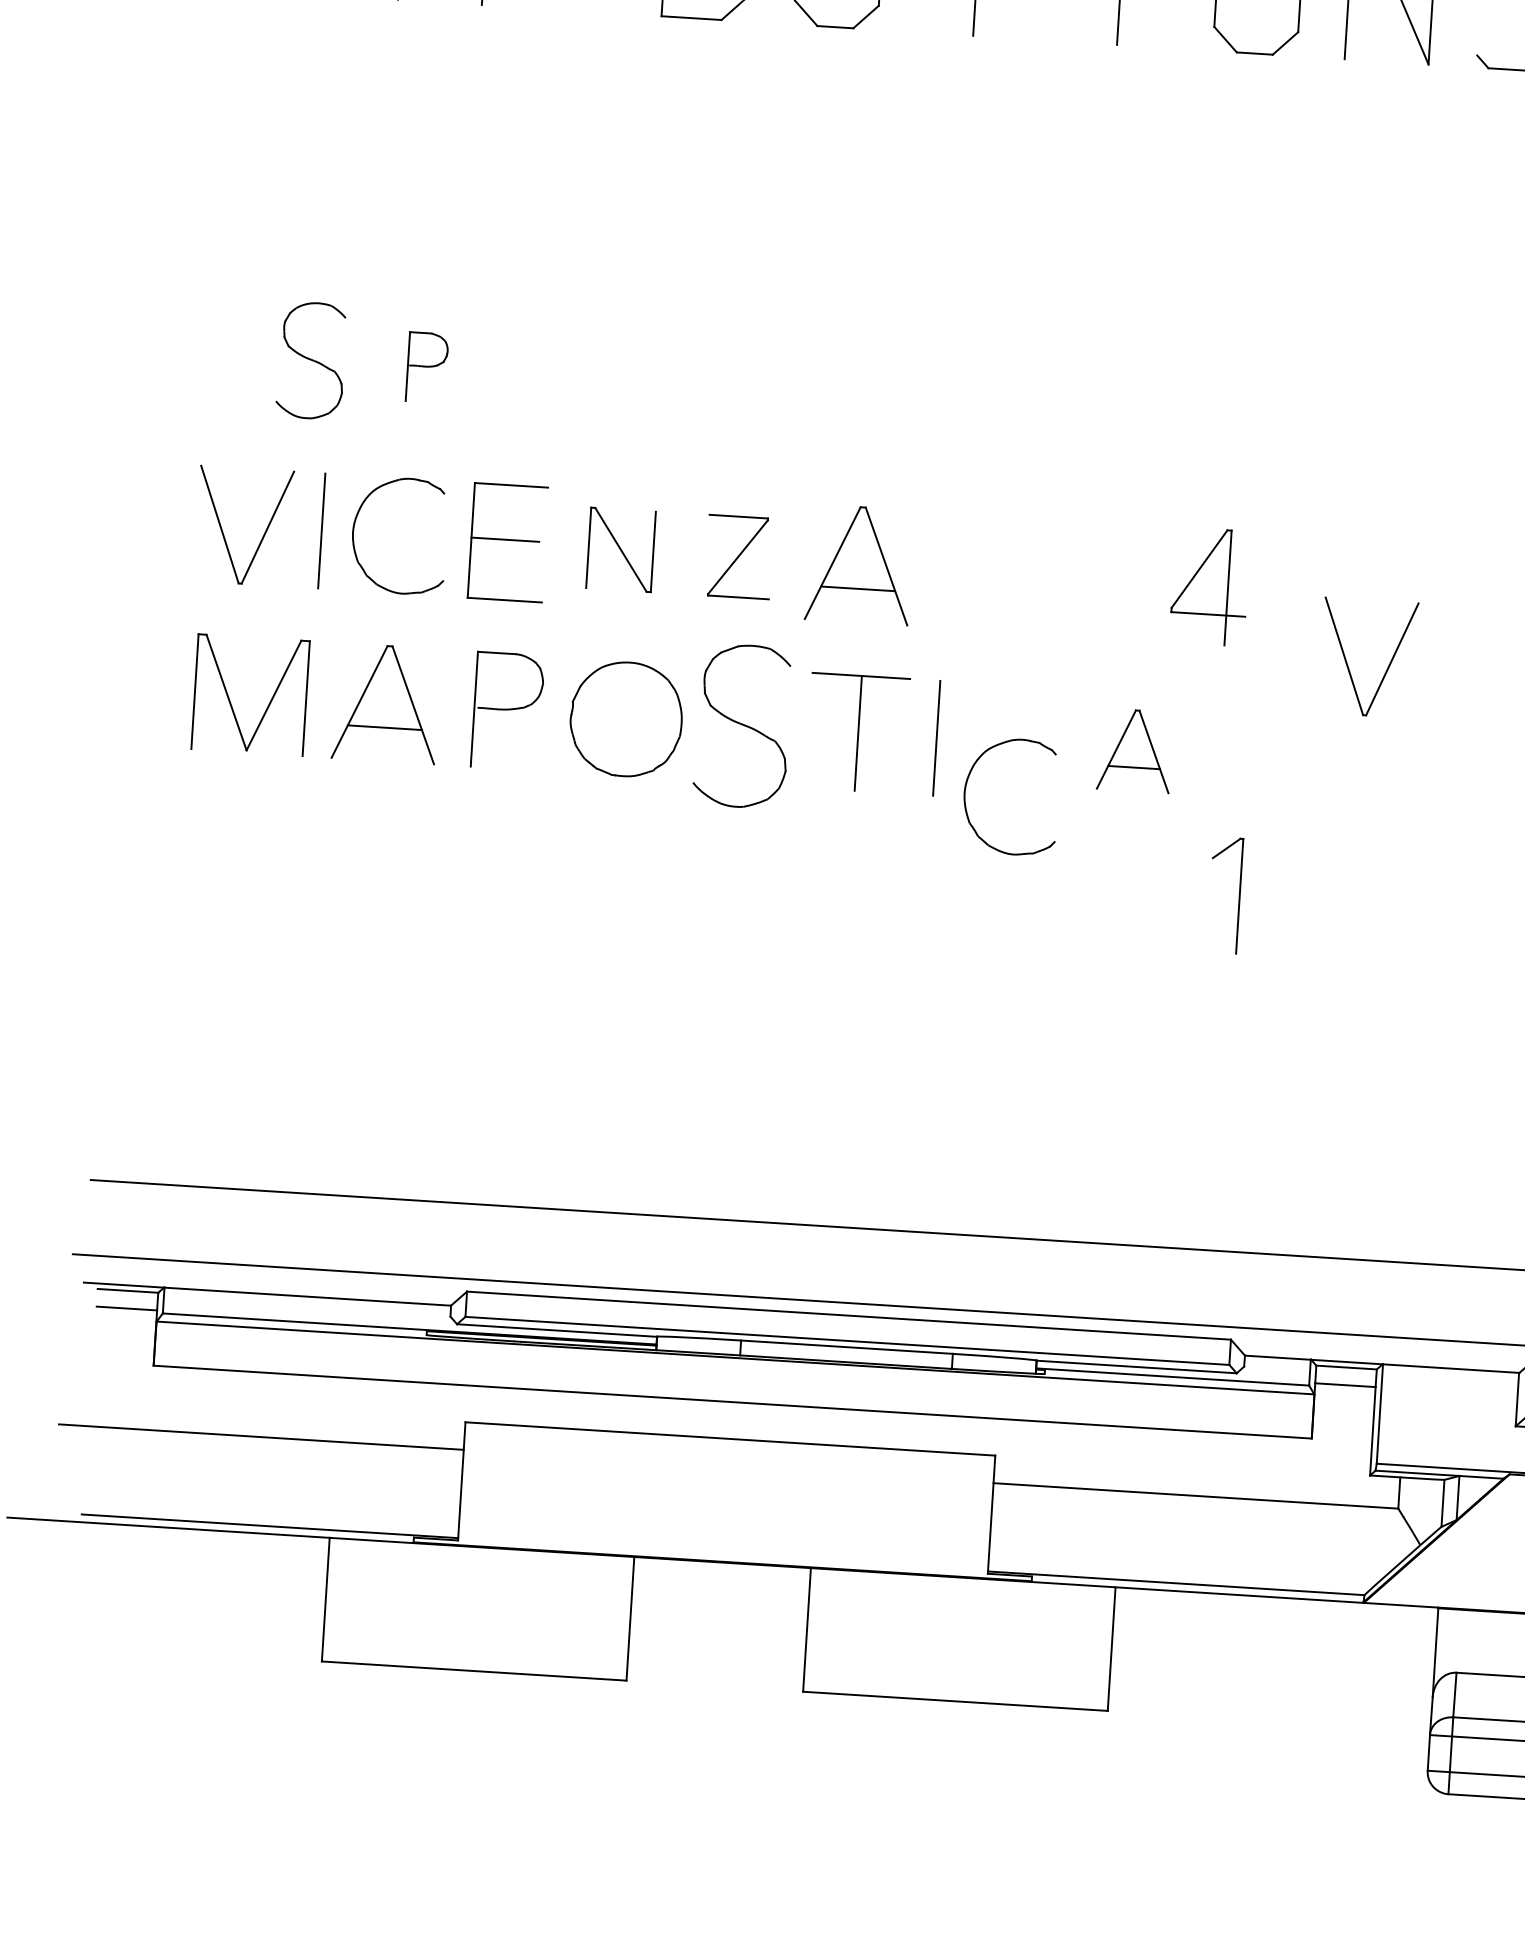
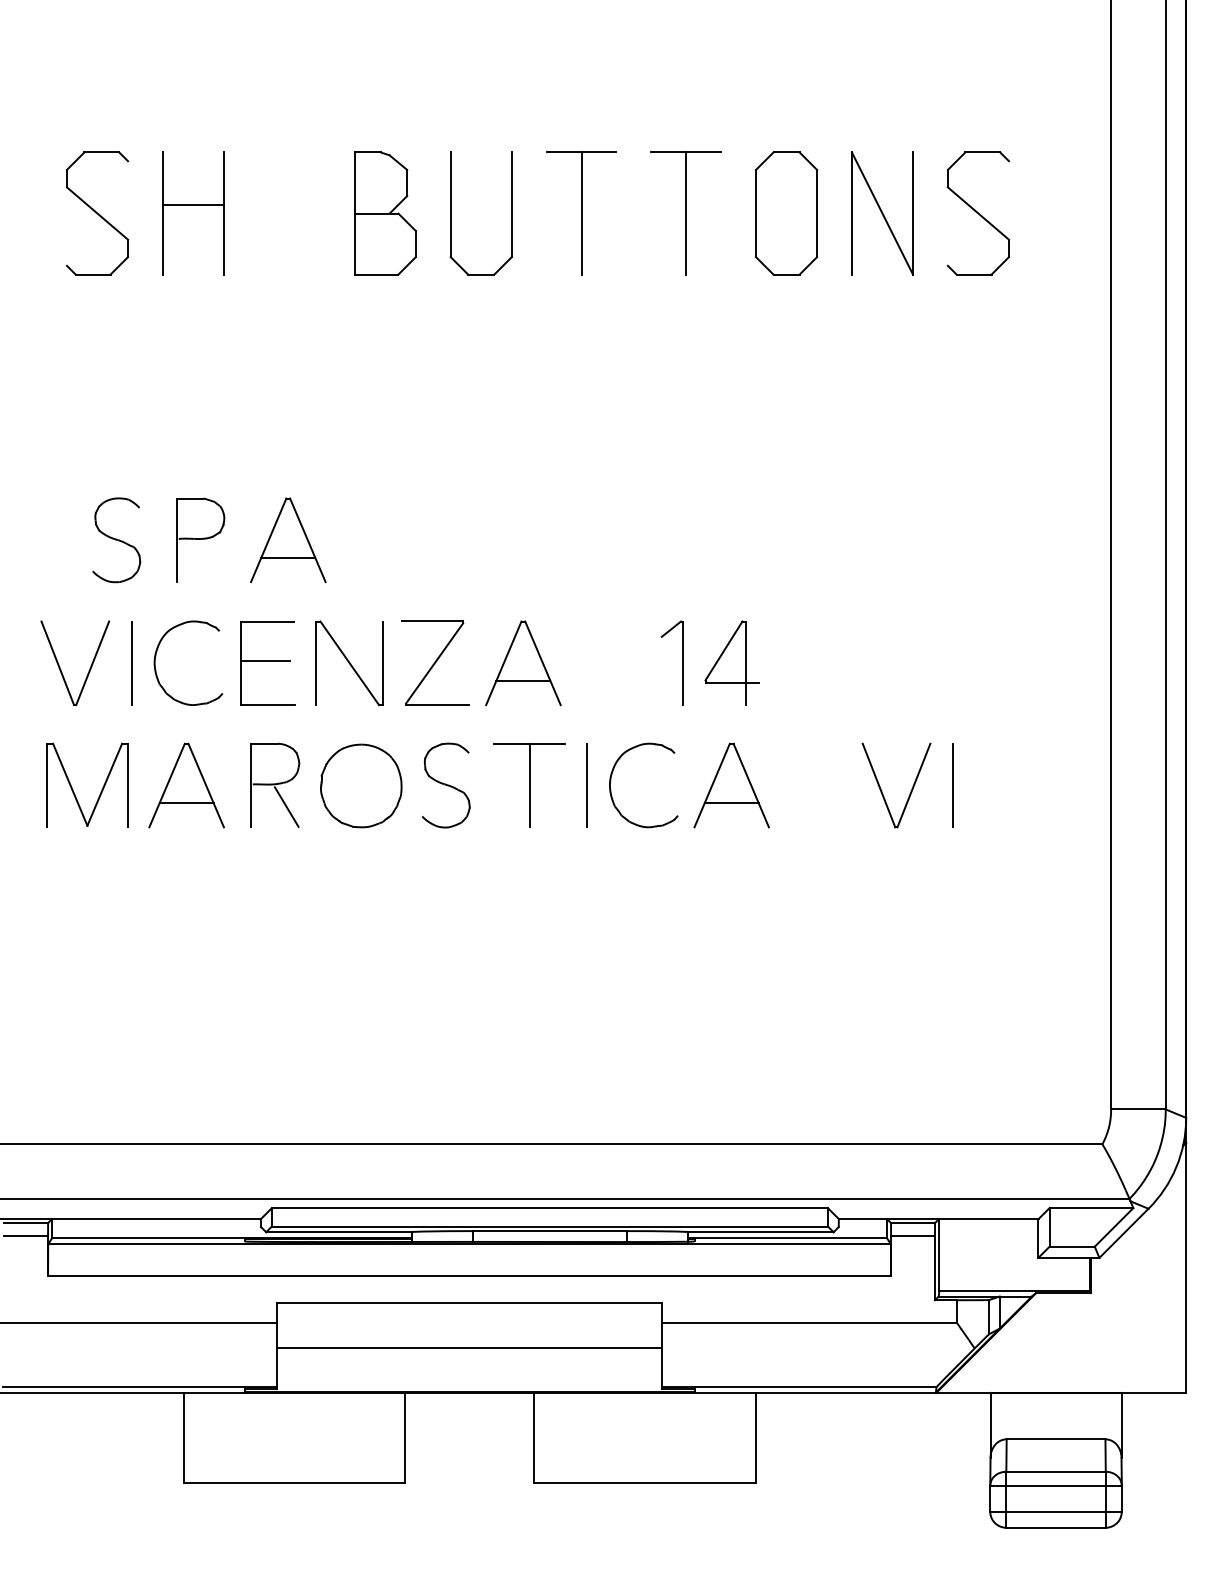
part: (426, 366) -> (200, 539), size x1.67
part: (547, 375) -> (288, 540), added
part: (620, 550) -> (349, 663), size x1.43
part: (738, 556) -> (435, 662), size x1.43
part: (1208, 585) -> (731, 662), moved
part: (1348, 664) -> (882, 791), moved
part: (743, 726) -> (446, 785), size x0.71
line: (521, 741) -> (286, 806), added
part: (1134, 750) -> (731, 785), size x1.43
line: (1438, 769) -> (952, 785), added
part: (966, 799) -> (611, 789), moved
part: (1239, 895) -> (682, 662), moved
line: (726, 1500) -> (469, 1347), added

